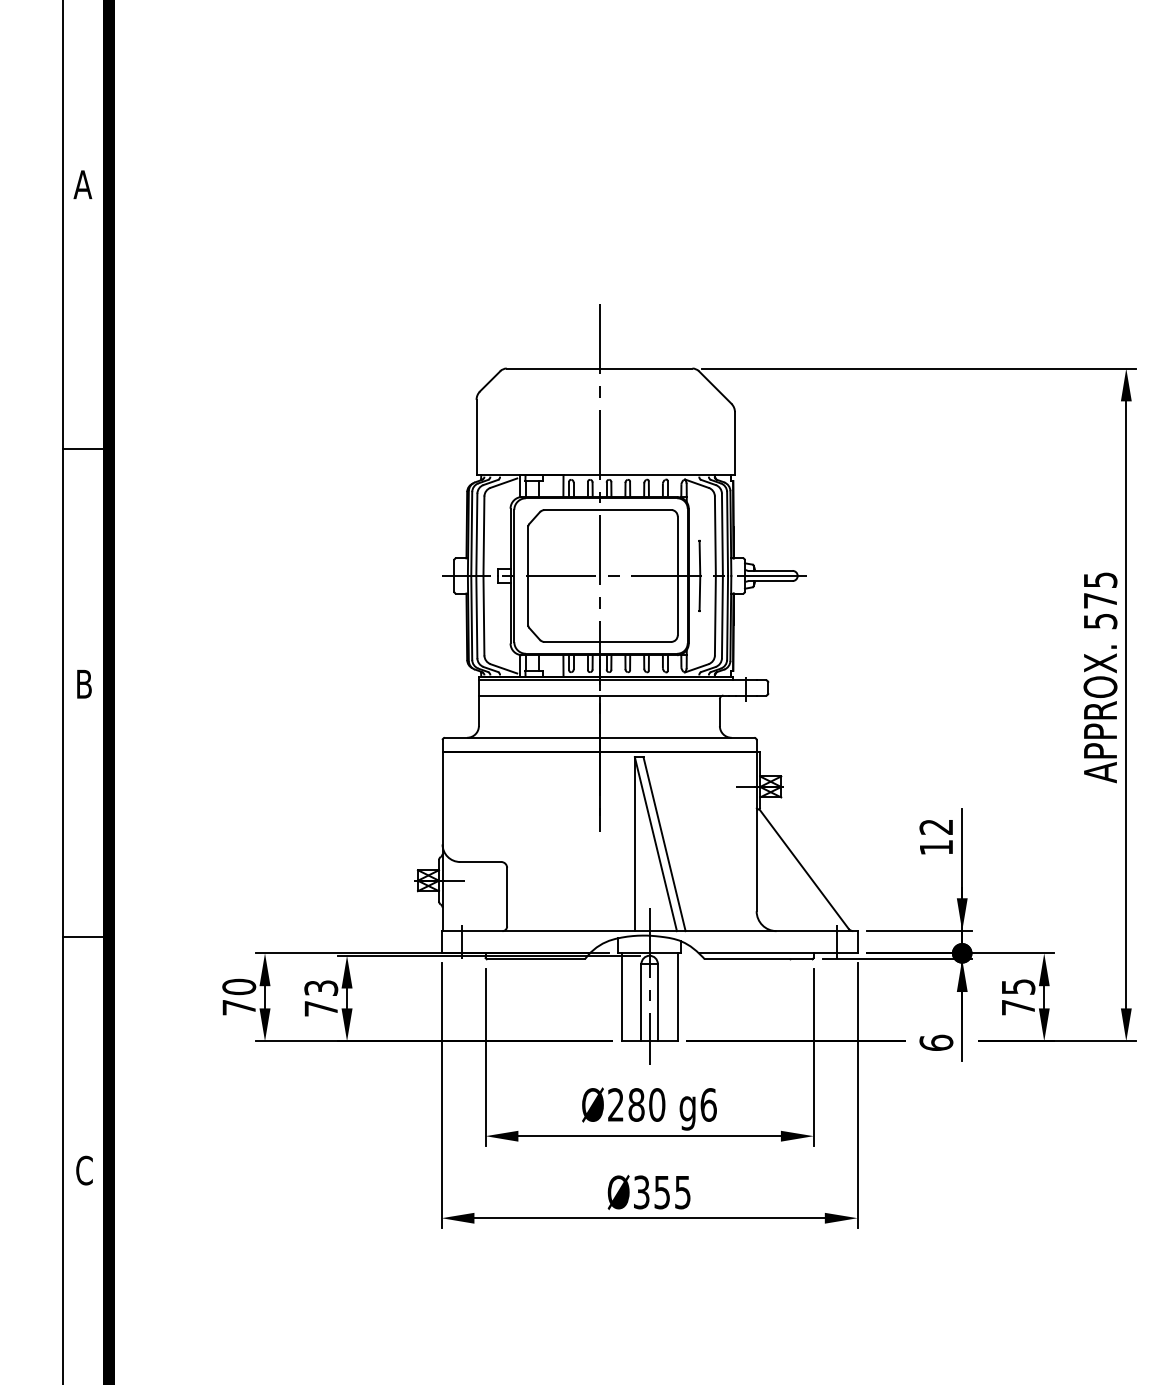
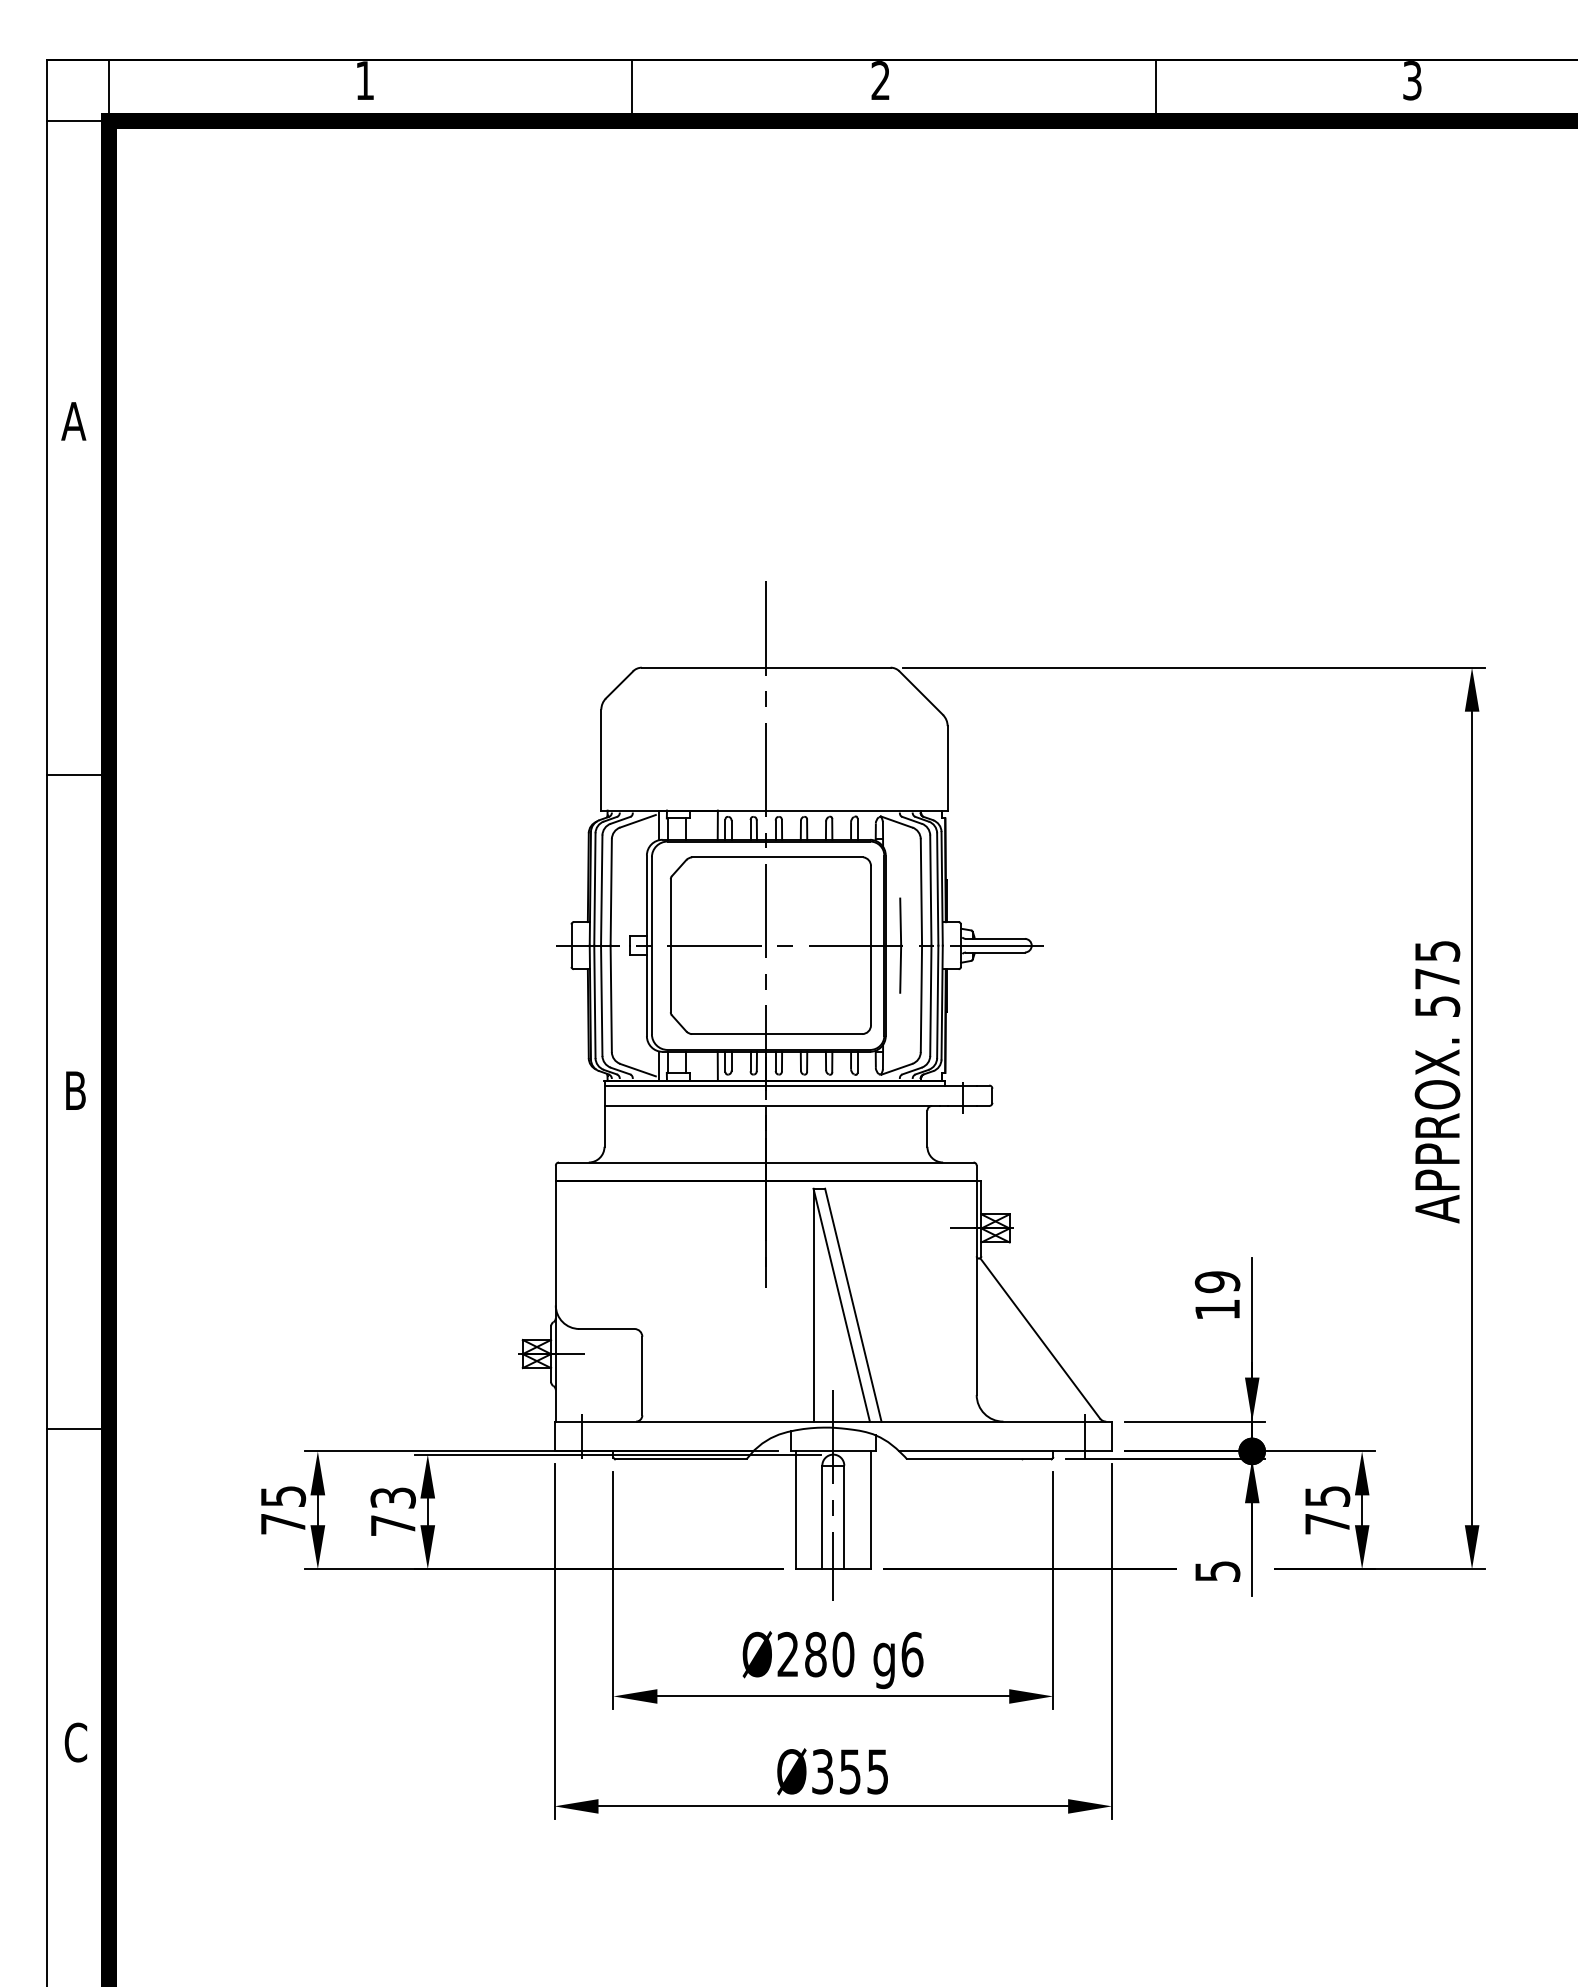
text: (936, 827) -> (1217, 1282), 12 -> 19
text: (239, 987) -> (283, 1496), 70 -> 75
text: (936, 1042) -> (1217, 1571), 6 -> 5

